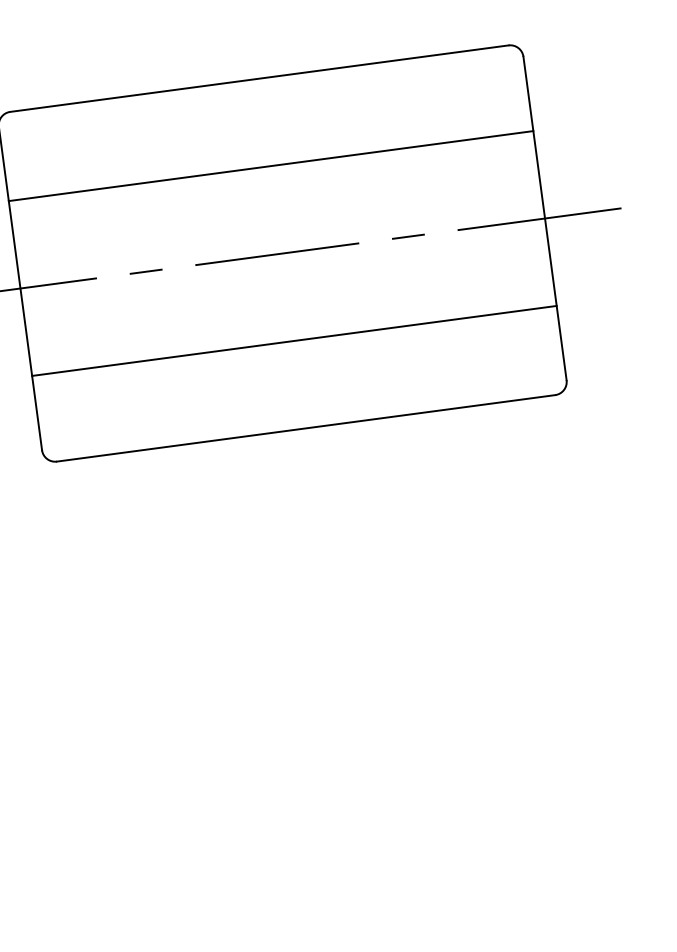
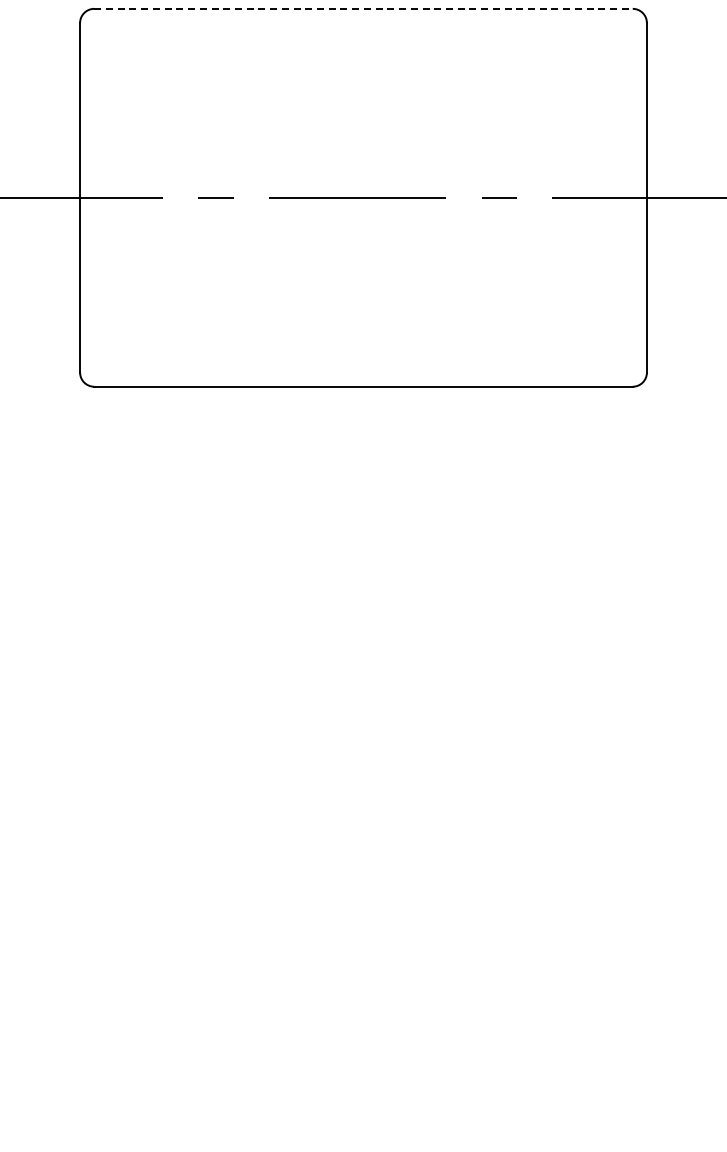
line: (260, 78) -> (364, 8), solid -> dashed
line: (271, 166) -> (363, 103), removed
line: (294, 341) -> (363, 292), removed

